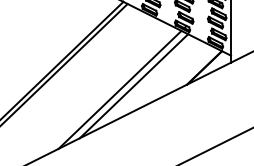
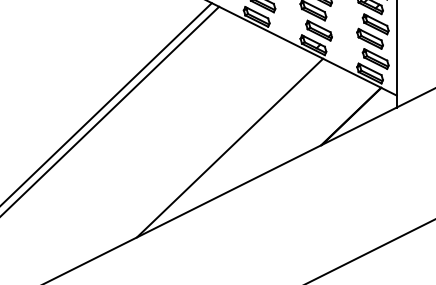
line: (119, 89) -> (205, 153), removed

